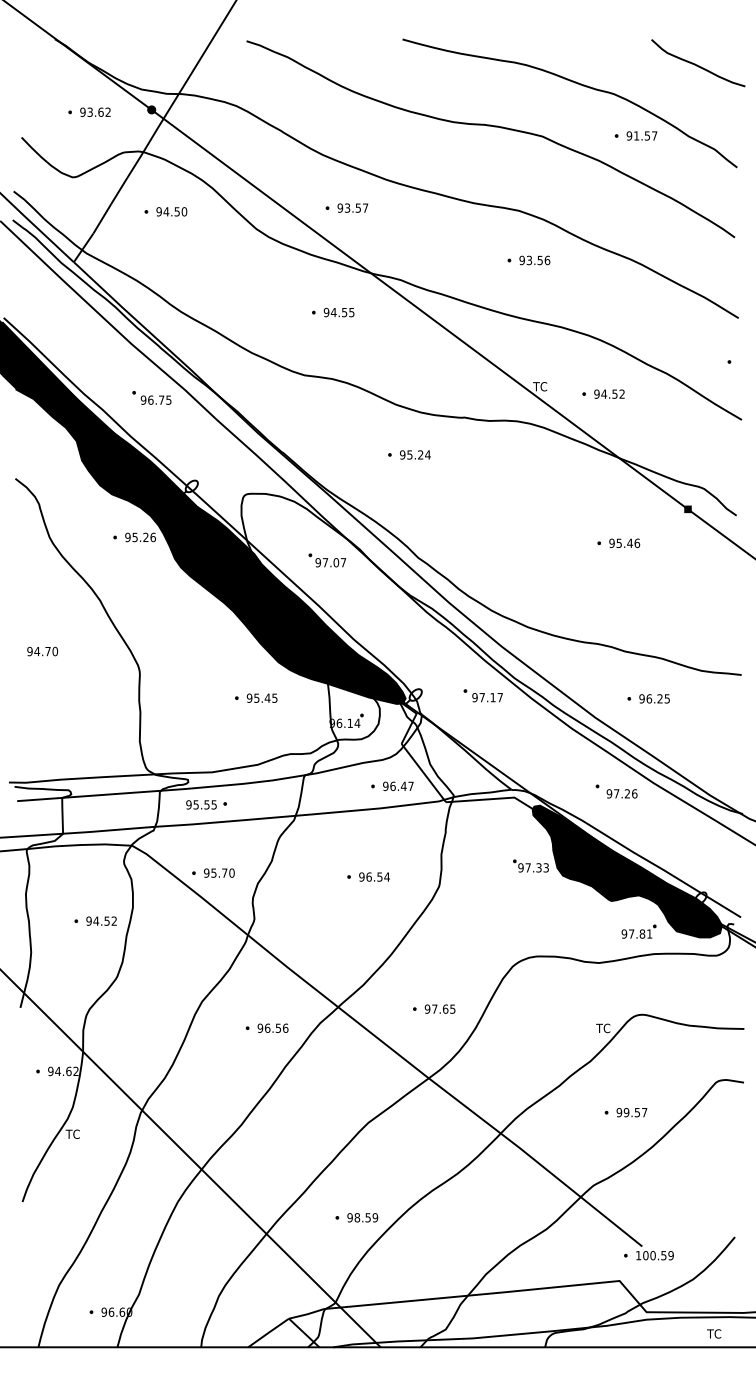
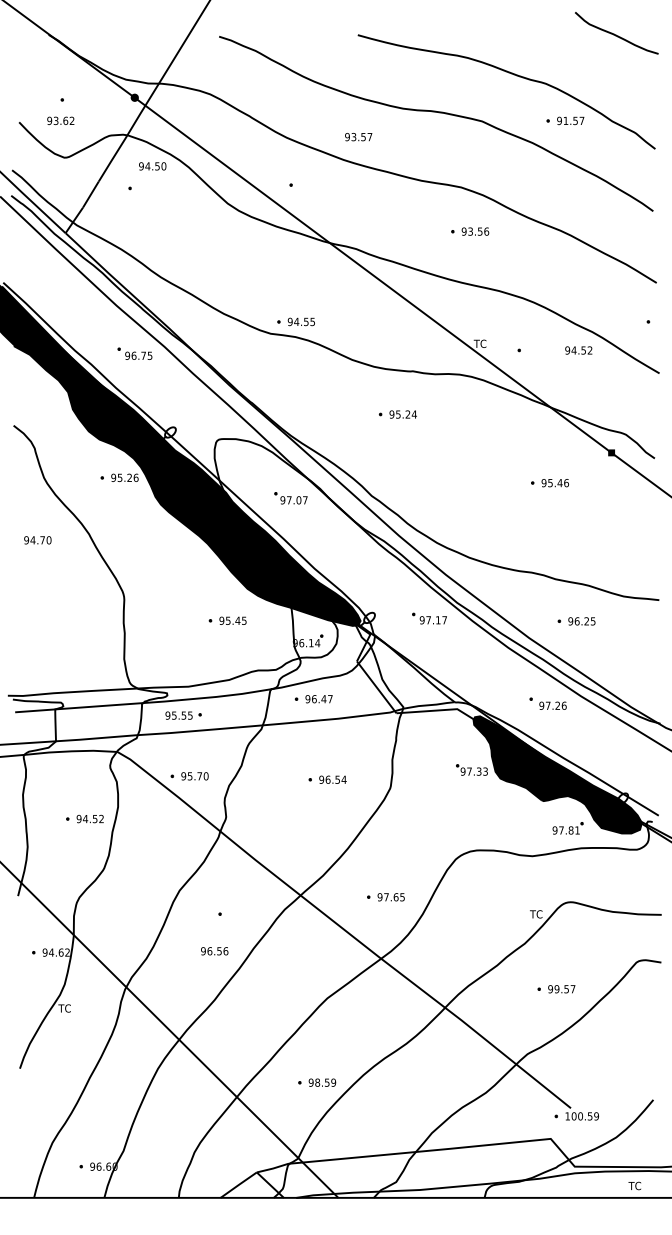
curve: (698, 64) -> (616, 34), moved
text: (95, 111) -> (60, 120), moved
text: (352, 208) -> (358, 137), moved
text: (171, 211) -> (152, 166), moved
part: (332, 312) -> (295, 321), moved
text: (609, 394) -> (578, 350), moved
part: (408, 454) -> (397, 414), moved
text: (42, 651) -> (37, 540), moved
part: (392, 786) -> (313, 699), moved
text: (272, 1028) -> (214, 951), moved

